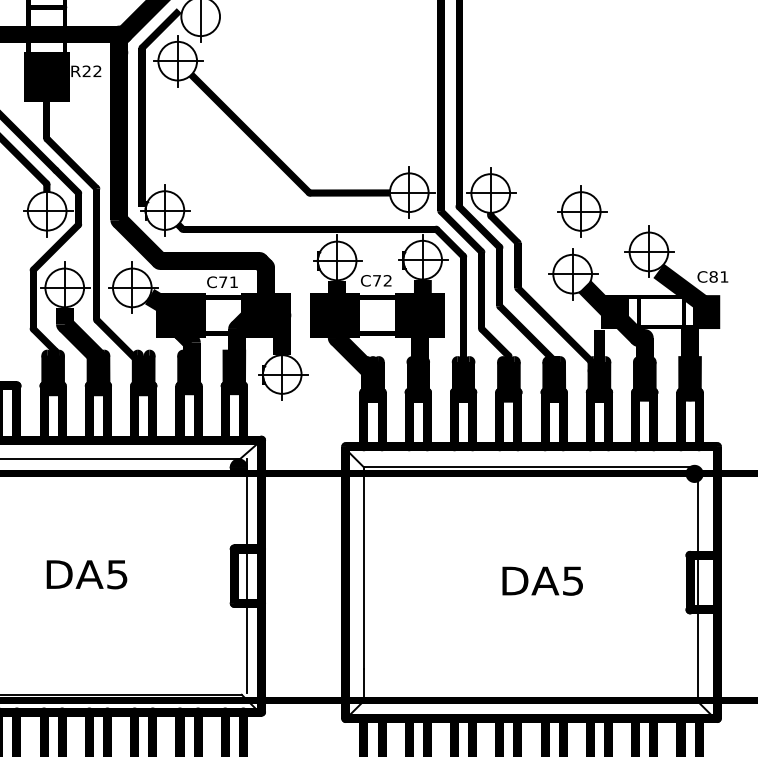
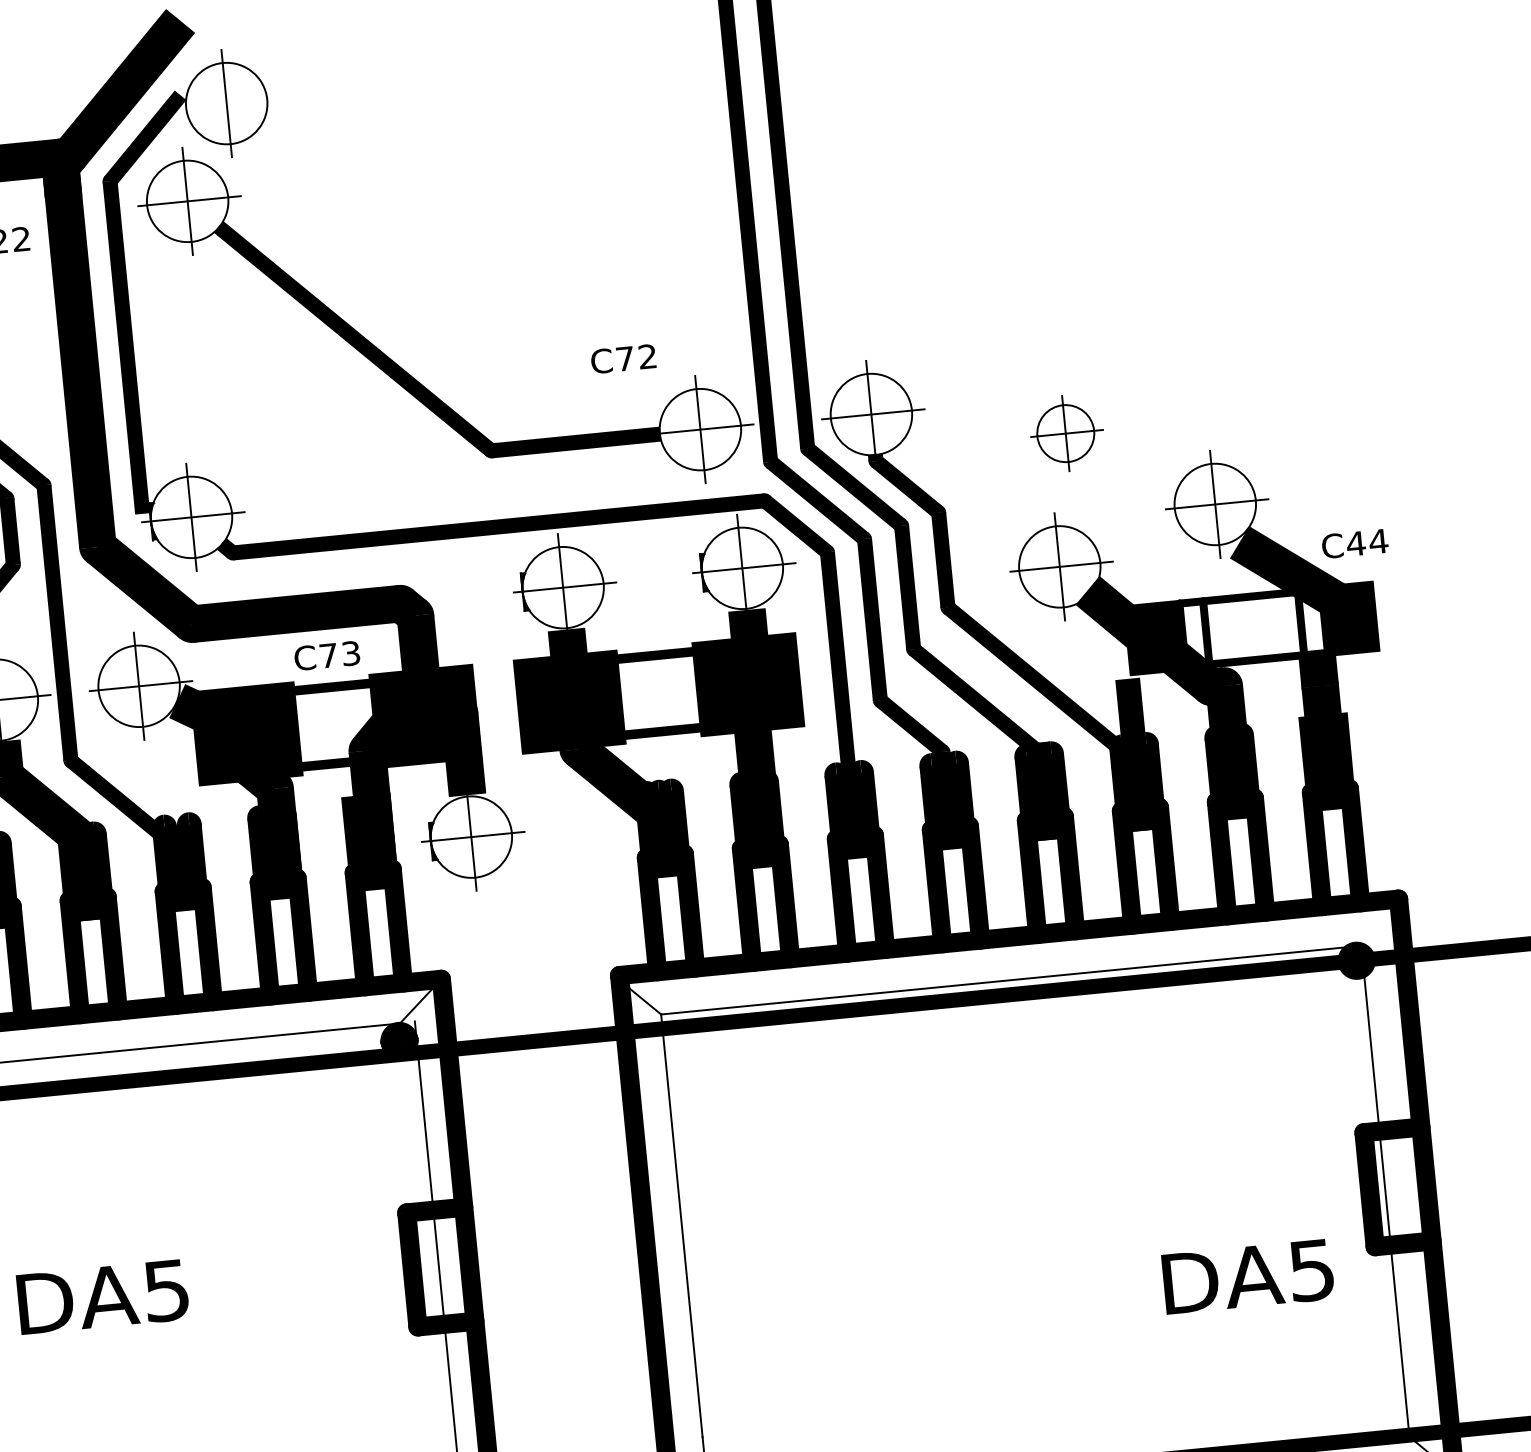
part: (582, 211) -> (1067, 433), size x0.7
text: (718, 276) -> (1366, 541), C81 -> C44
text: (376, 280) -> (623, 358), moved
text: (233, 282) -> (350, 654), C71 -> C73
text: (542, 580) -> (1247, 1275), moved

